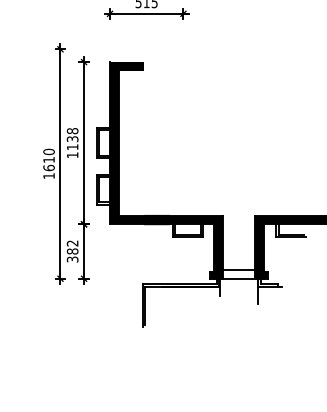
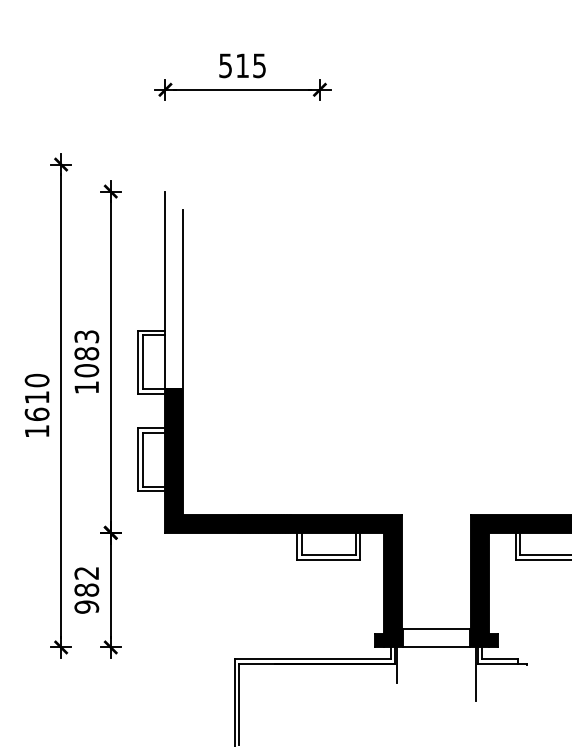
fill: (127, 108) -> (202, 289), removed
text: (72, 139) -> (86, 354), 1138 -> 1083
text: (72, 259) -> (86, 606), 382 -> 982

